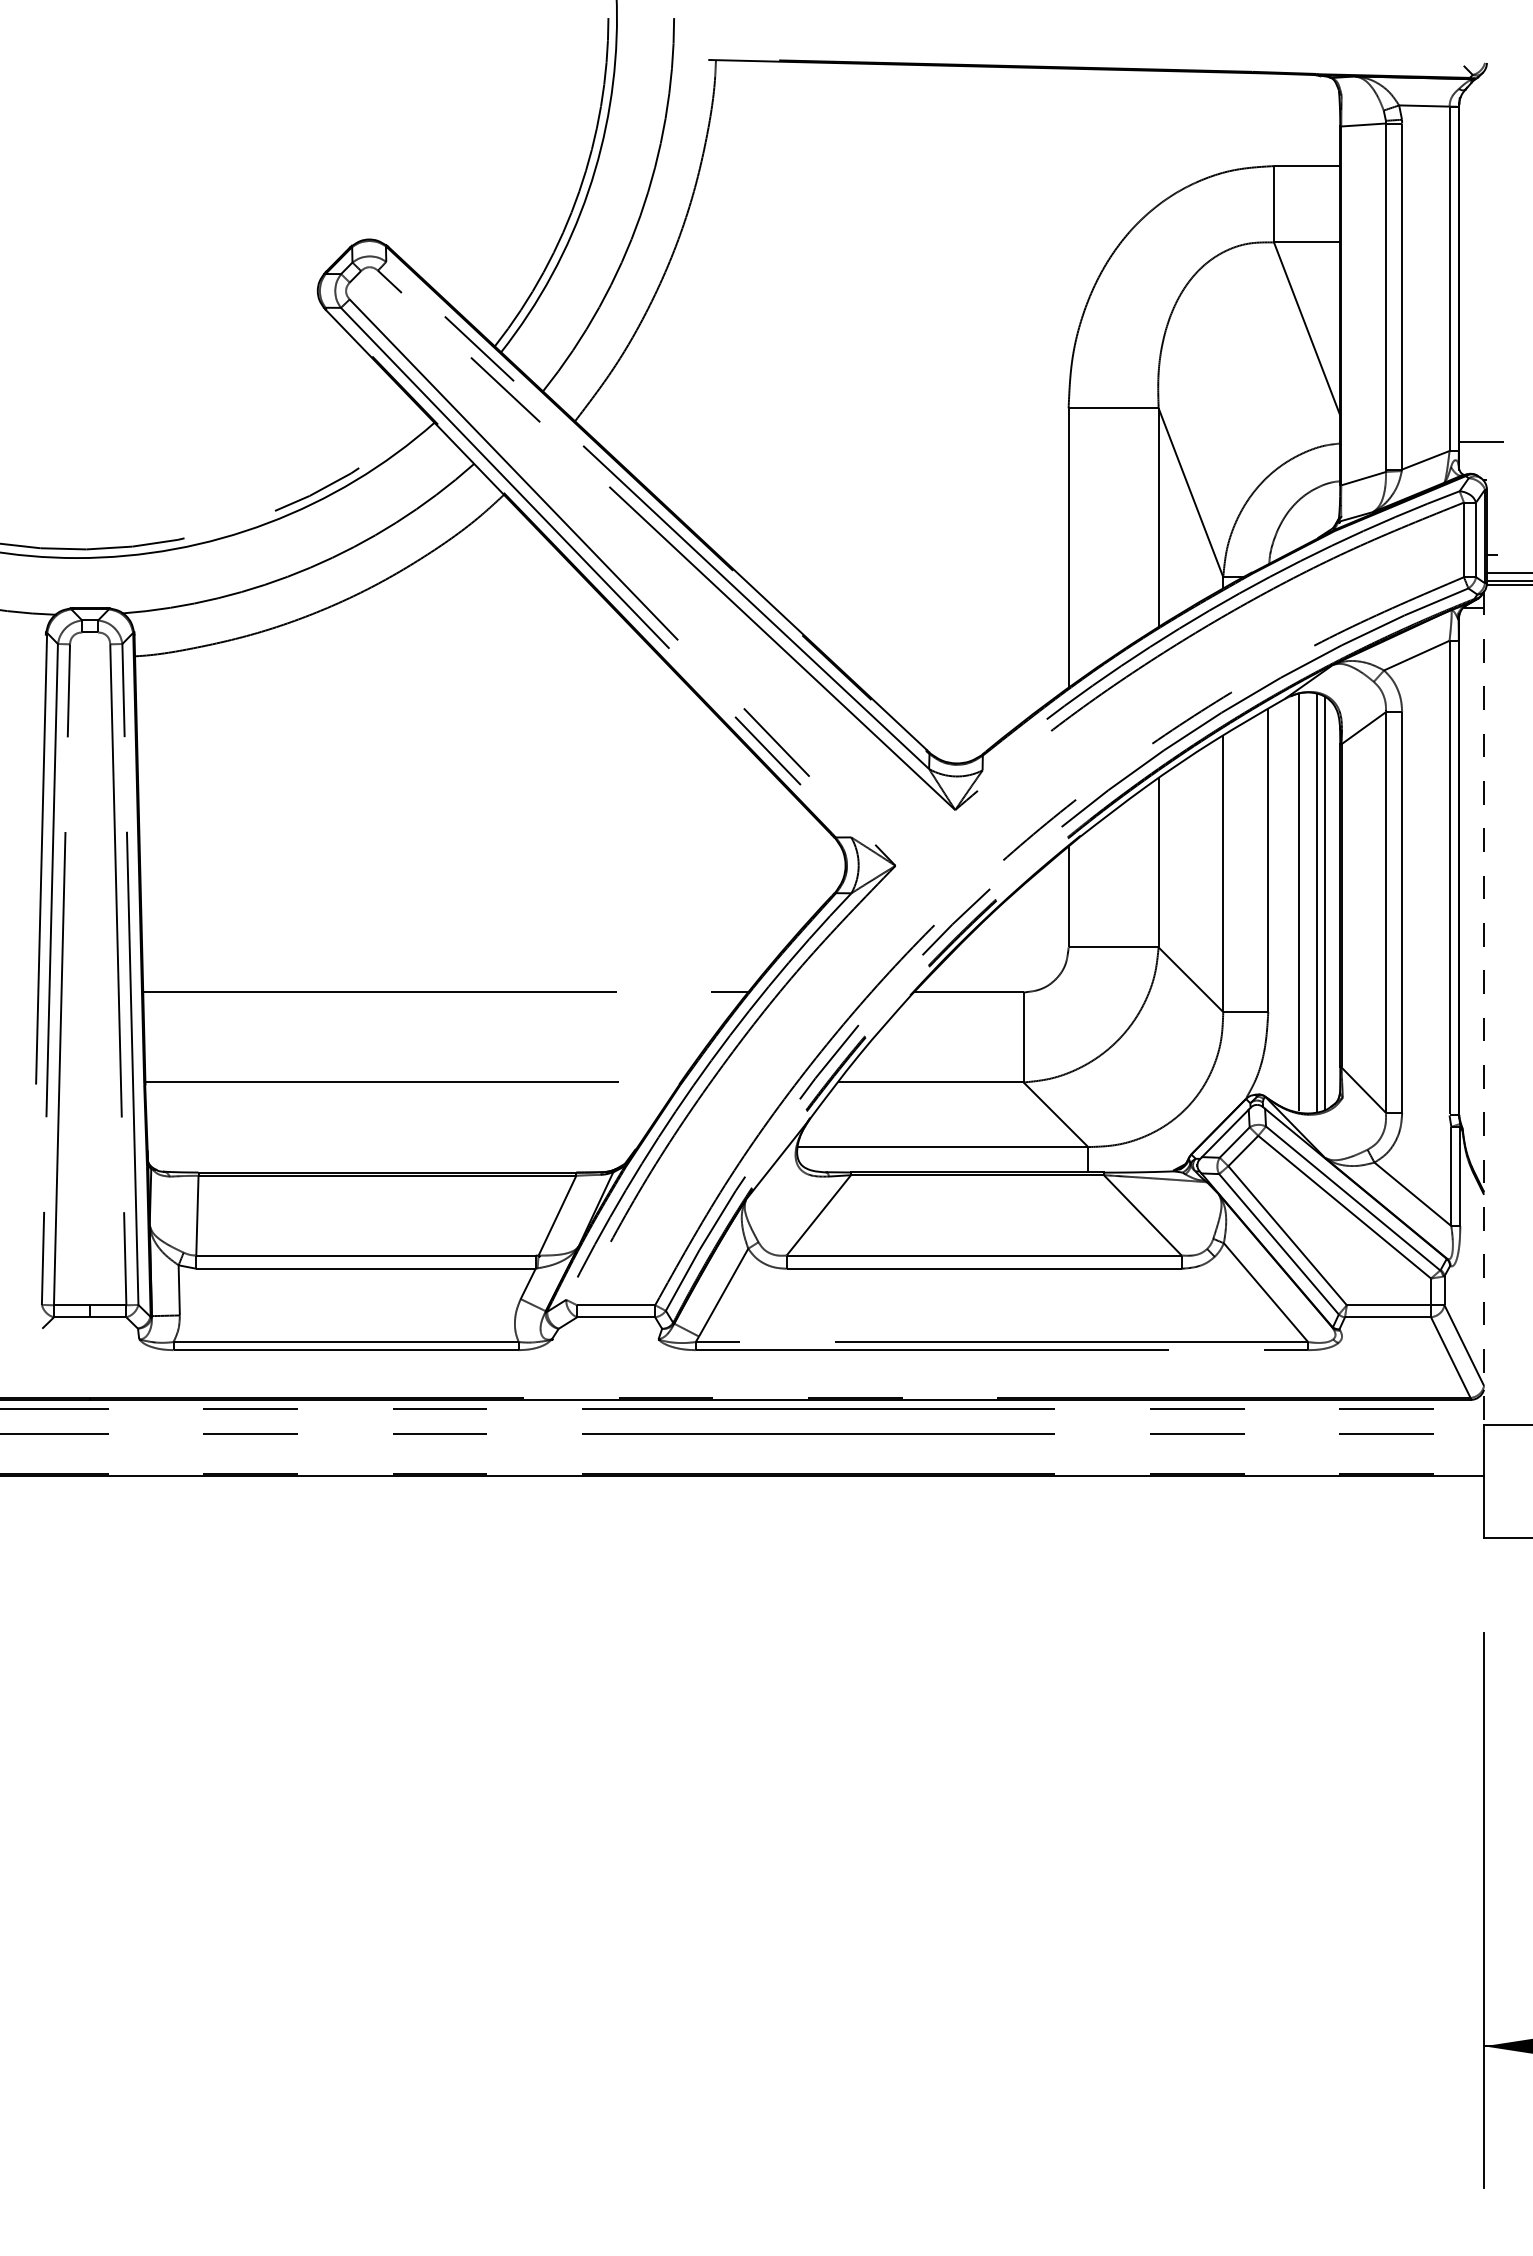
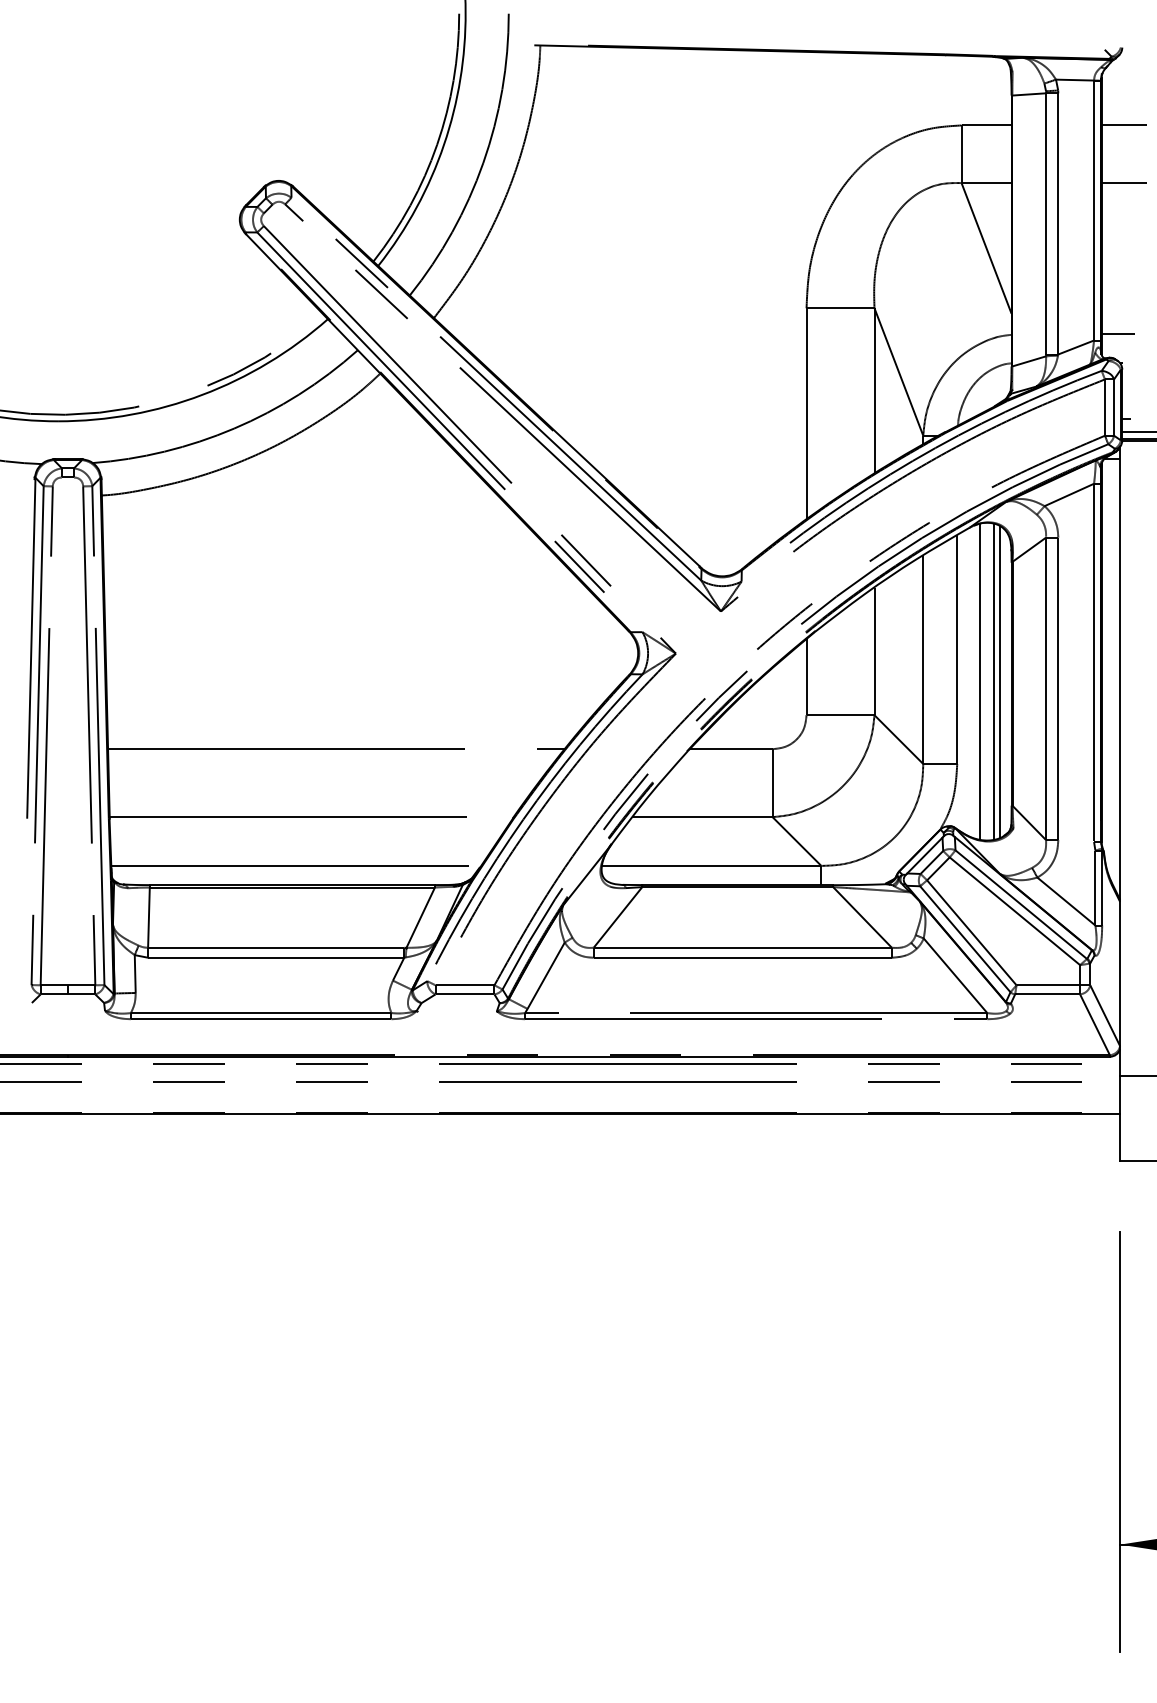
line: (1489, 166) -> (1124, 125), added
line: (1489, 242) -> (1124, 183), added
line: (1484, 1008) -> (1120, 761), dashed -> solid
line: (392, 1147) -> (296, 866), added

